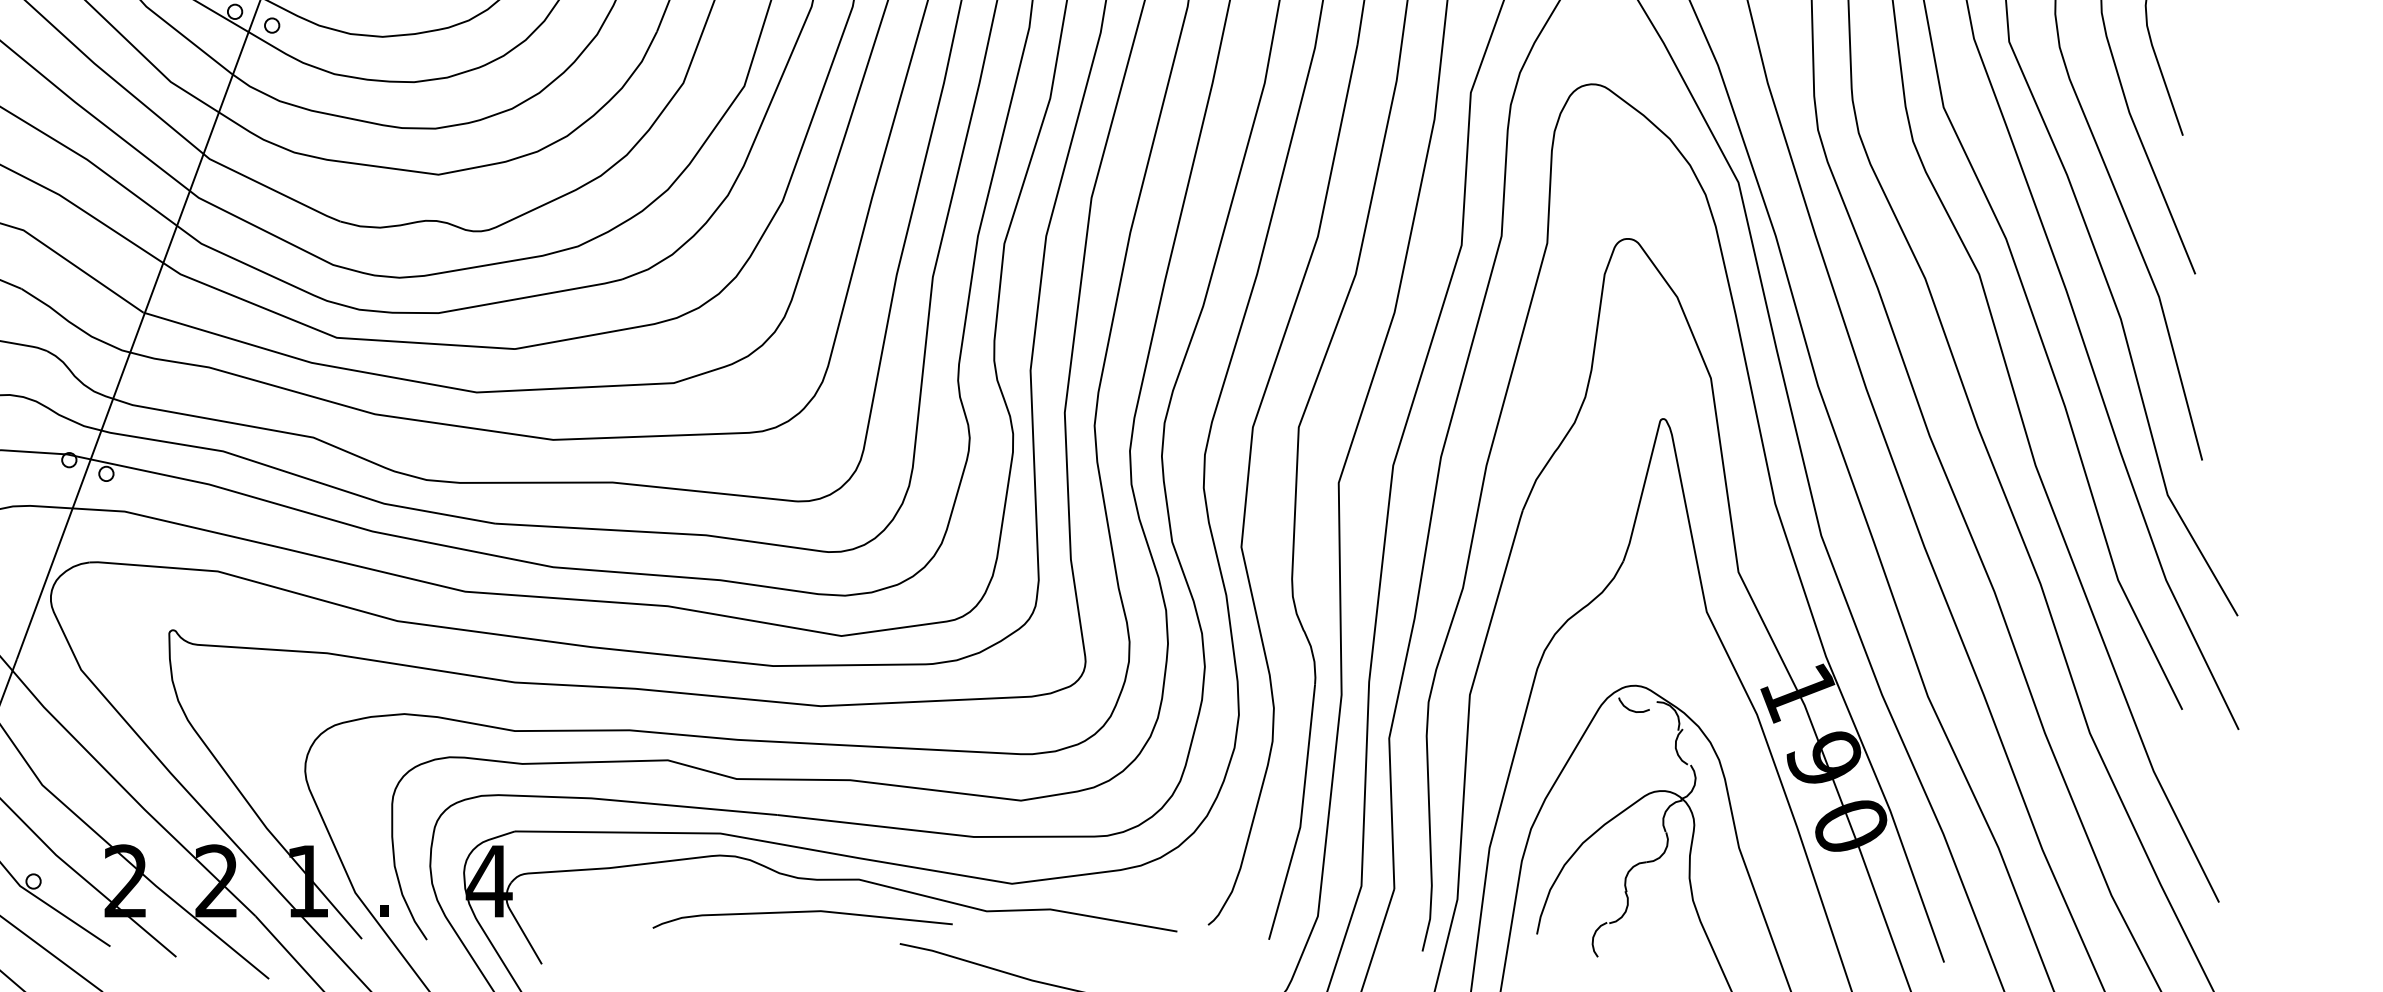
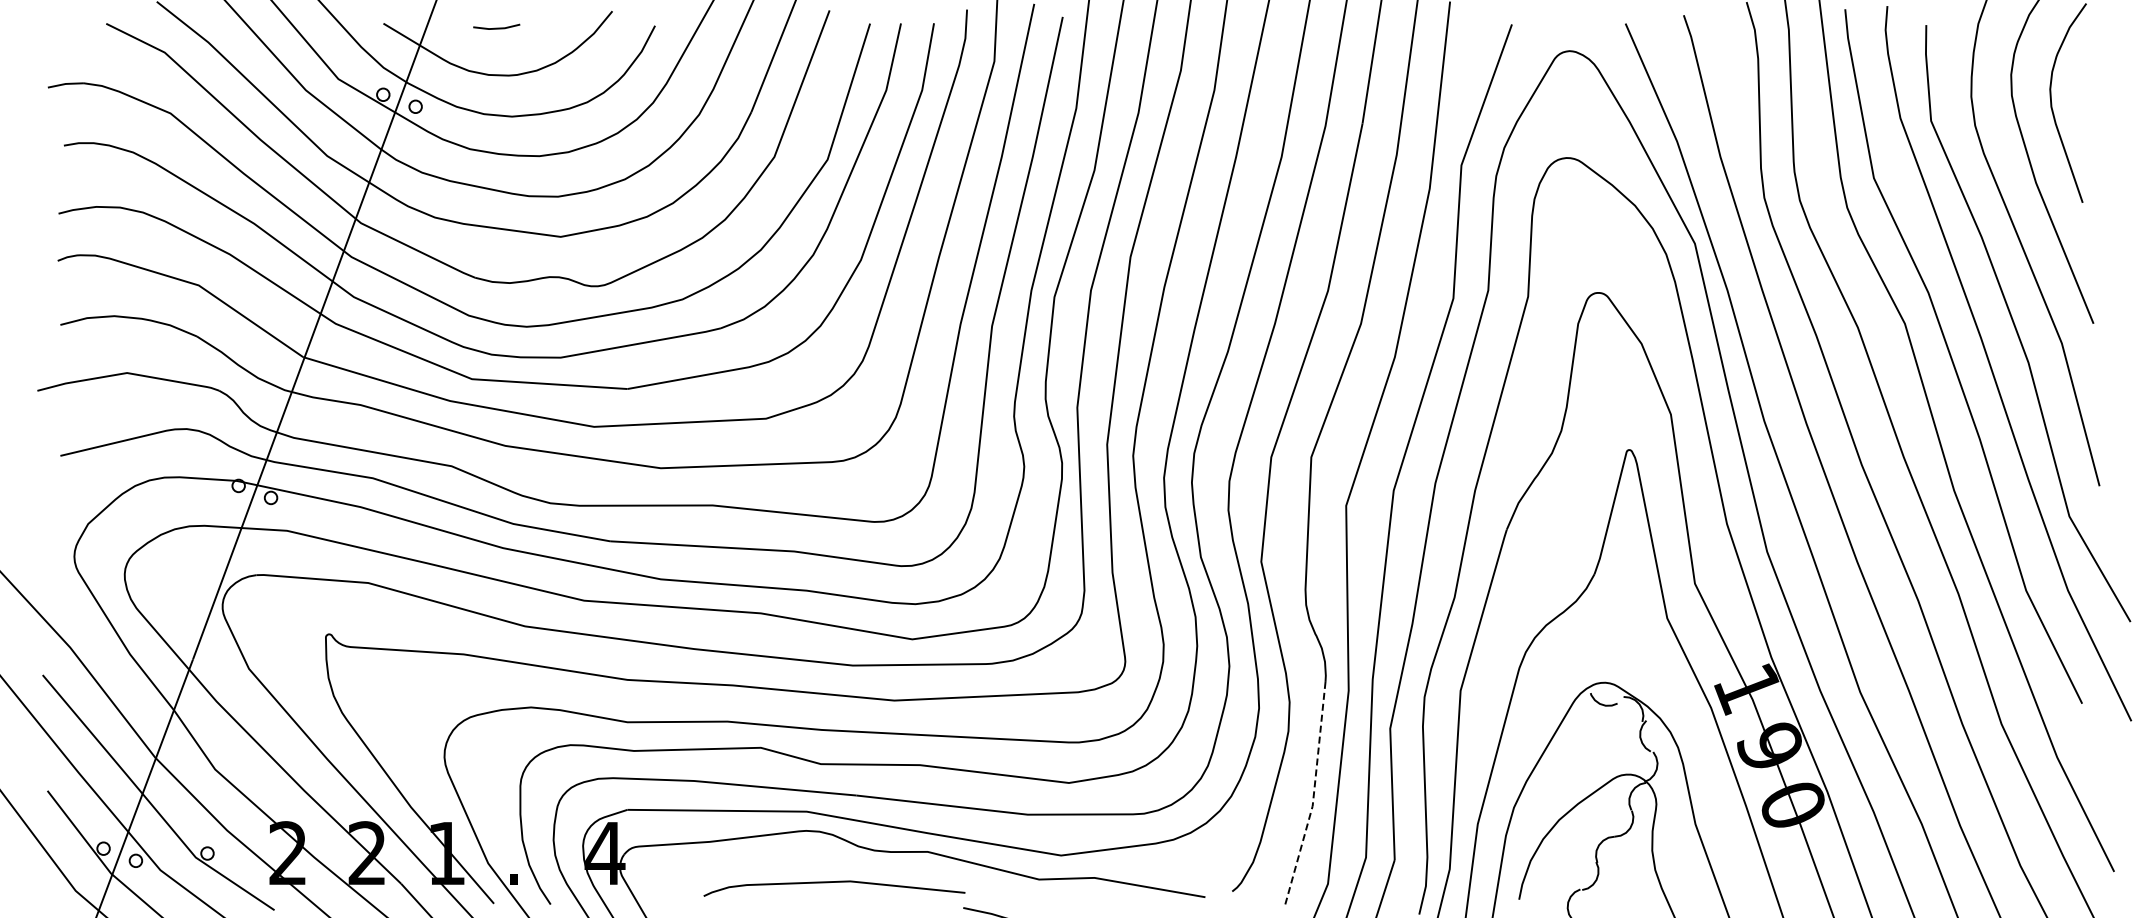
line: (1301, 814) -> (1313, 795), solid -> dashed
curve: (802, 912) -> (834, 882), moved

